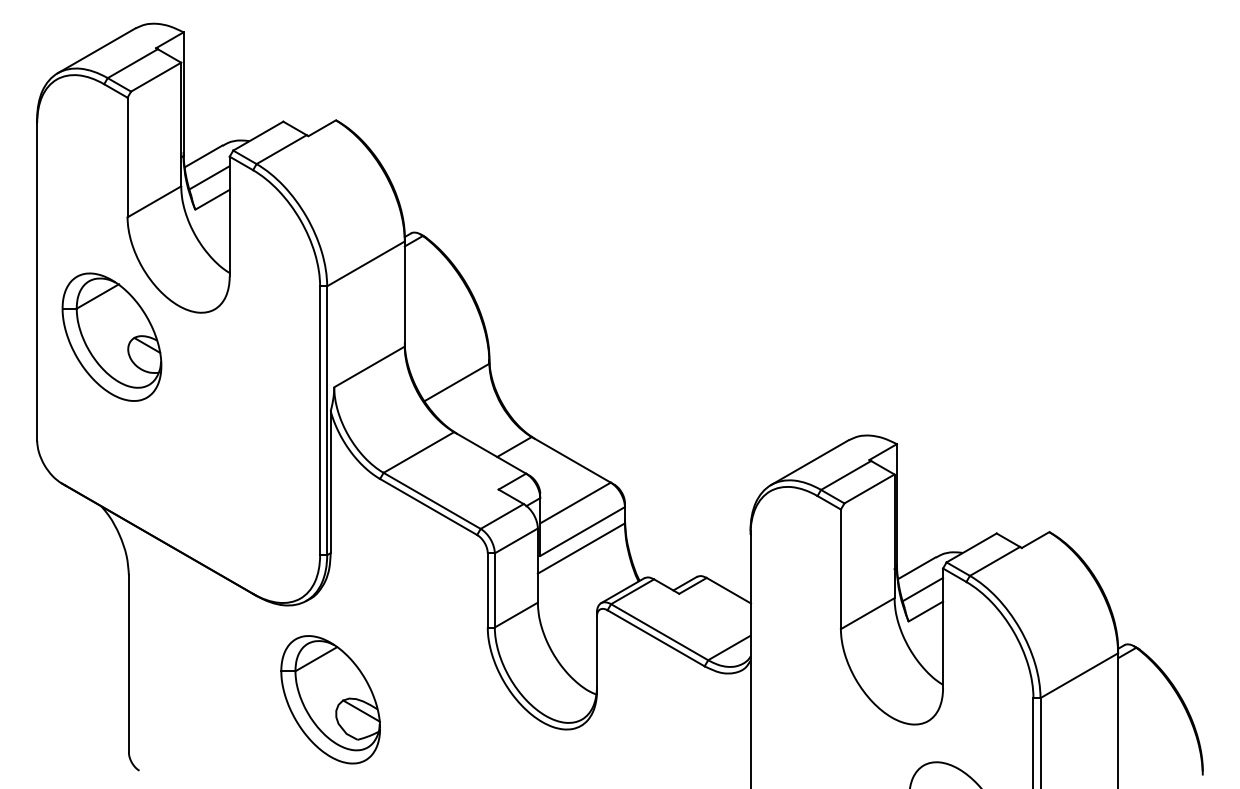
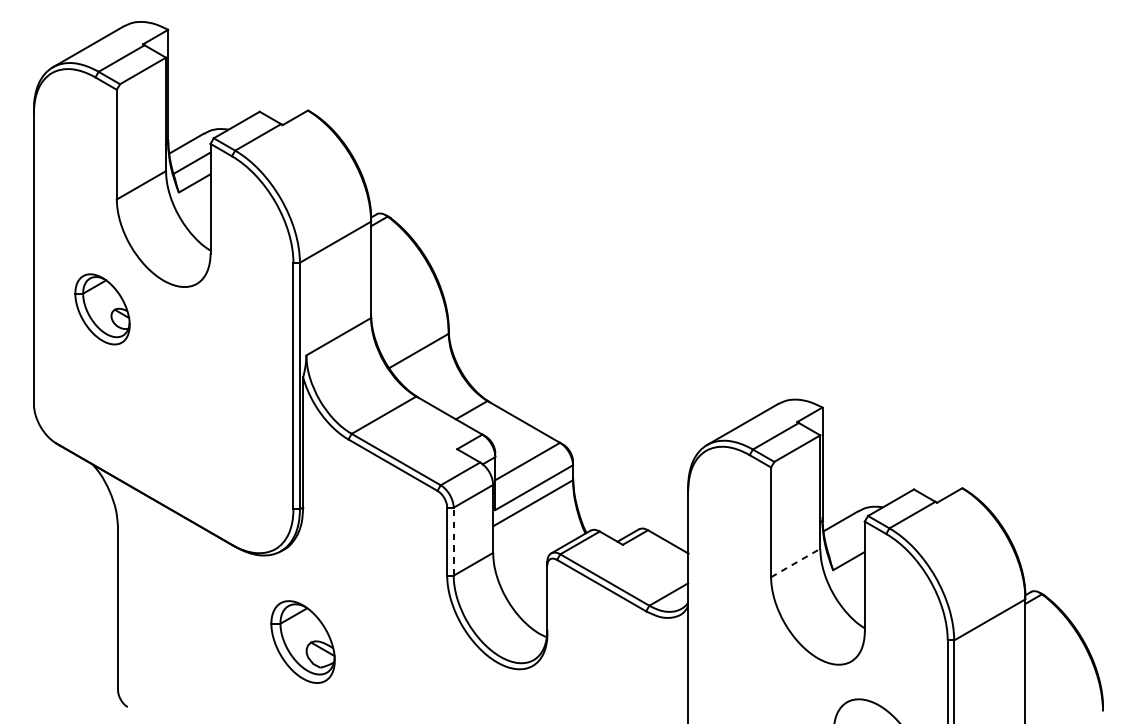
part: (111, 336) -> (102, 308), size x0.6
line: (494, 589) -> (453, 540), solid -> dashed
line: (923, 589) -> (846, 540), removed
line: (867, 613) -> (795, 562), solid -> dashed
part: (330, 699) -> (302, 641), size x0.7

